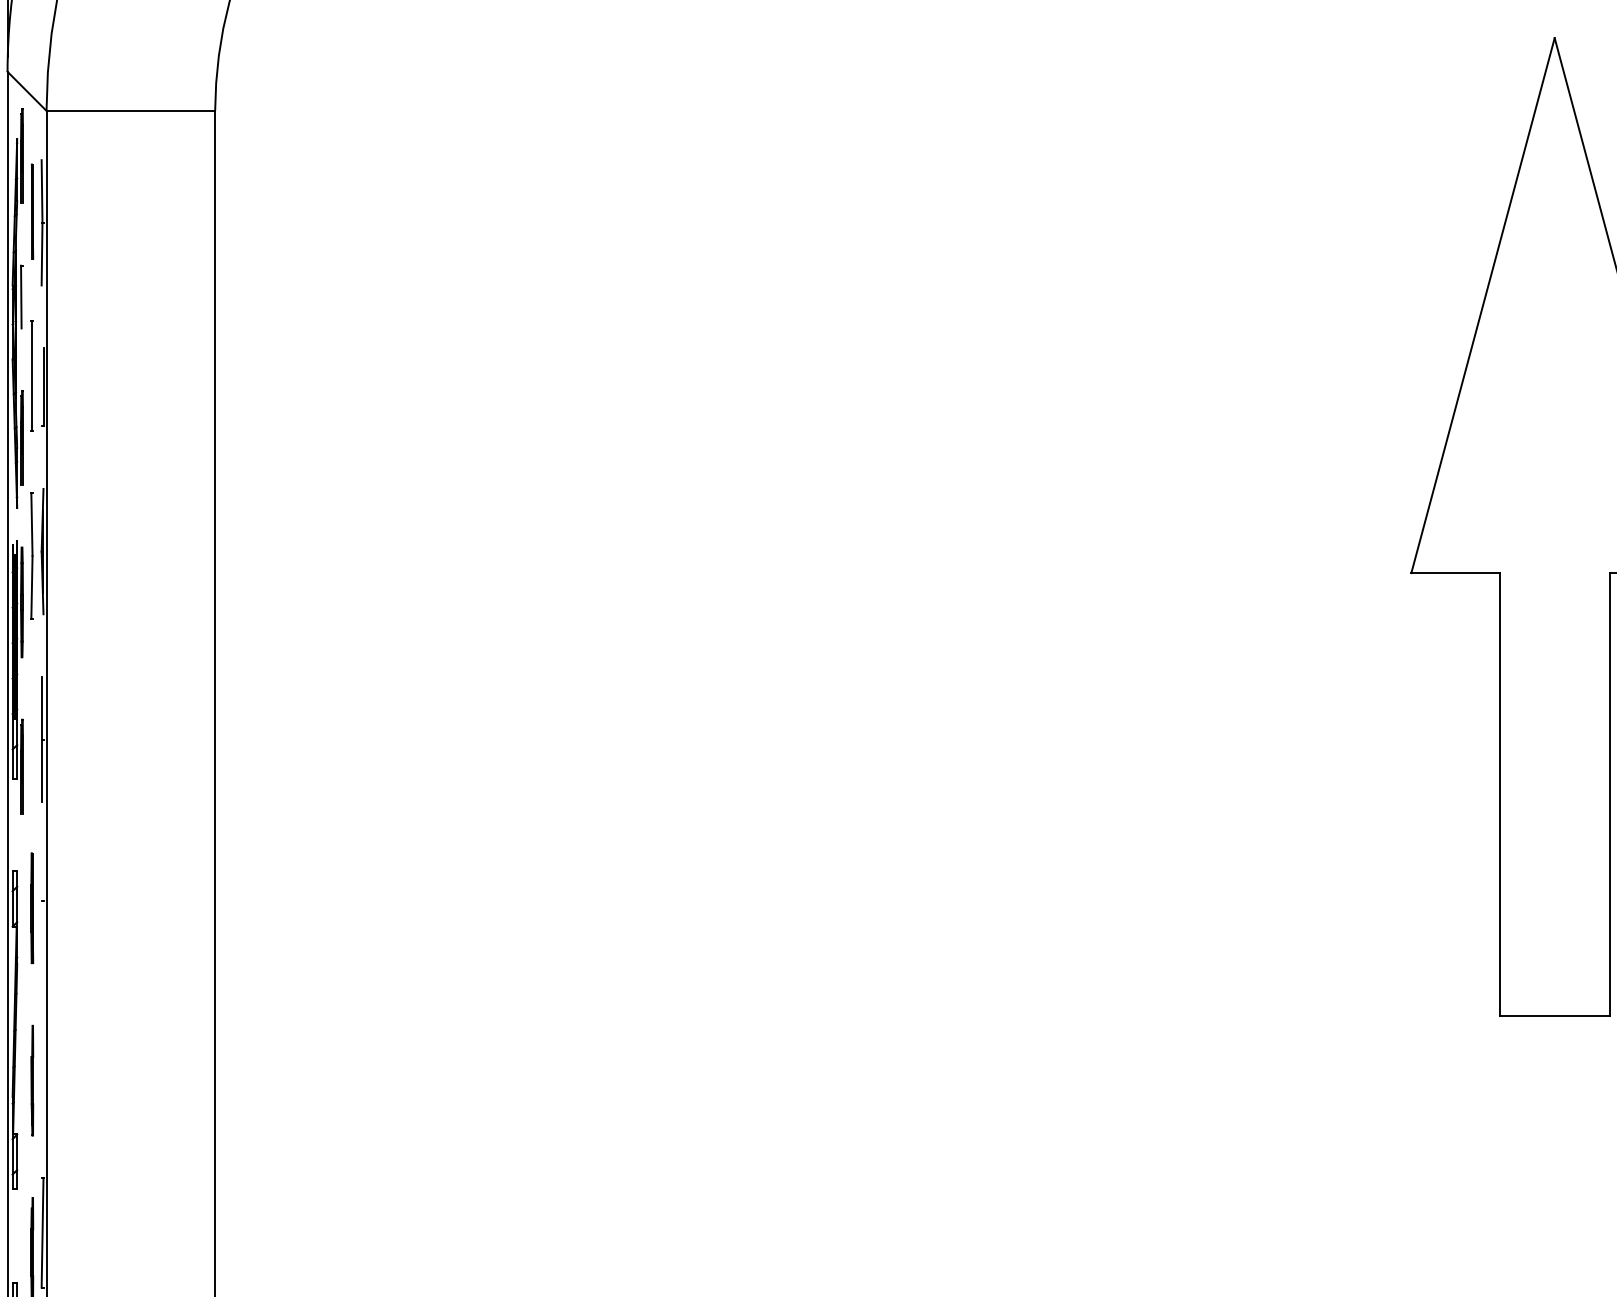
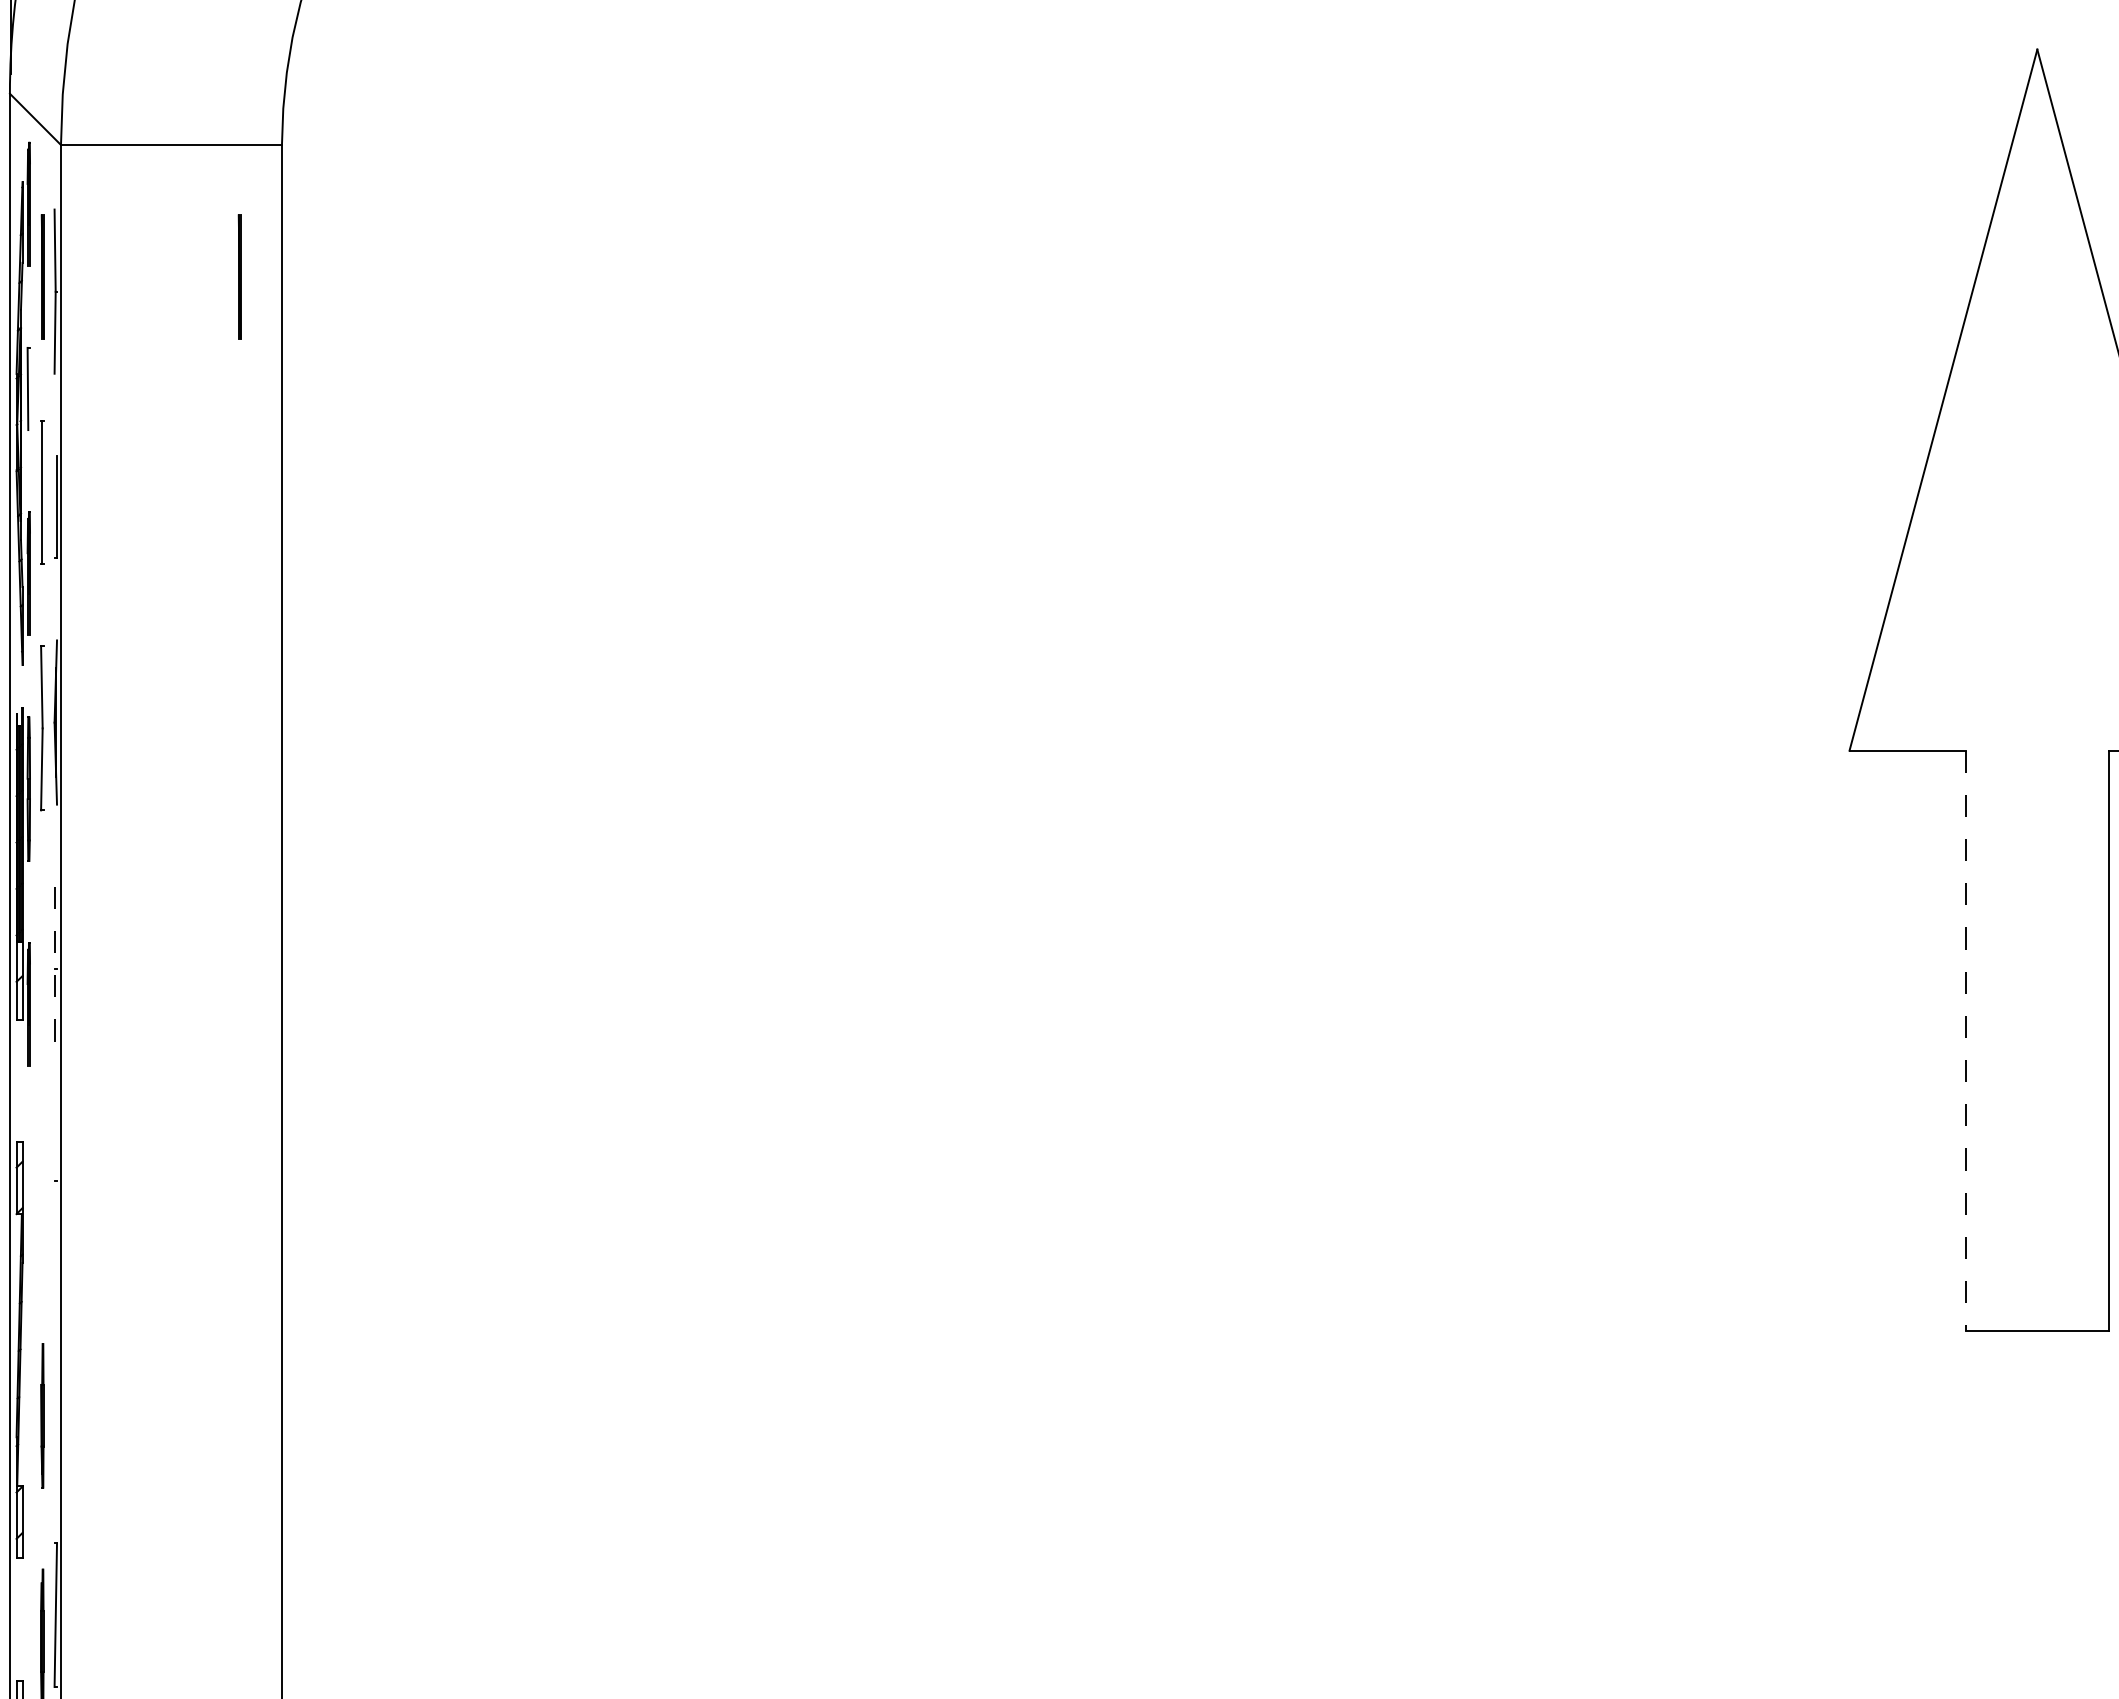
line: (182, 211) -> (239, 276), added
line: (41, 739) -> (54, 968), solid -> dashed
line: (1499, 795) -> (1965, 1041), solid -> dashed
line: (32, 907) -> (42, 1189), removed

